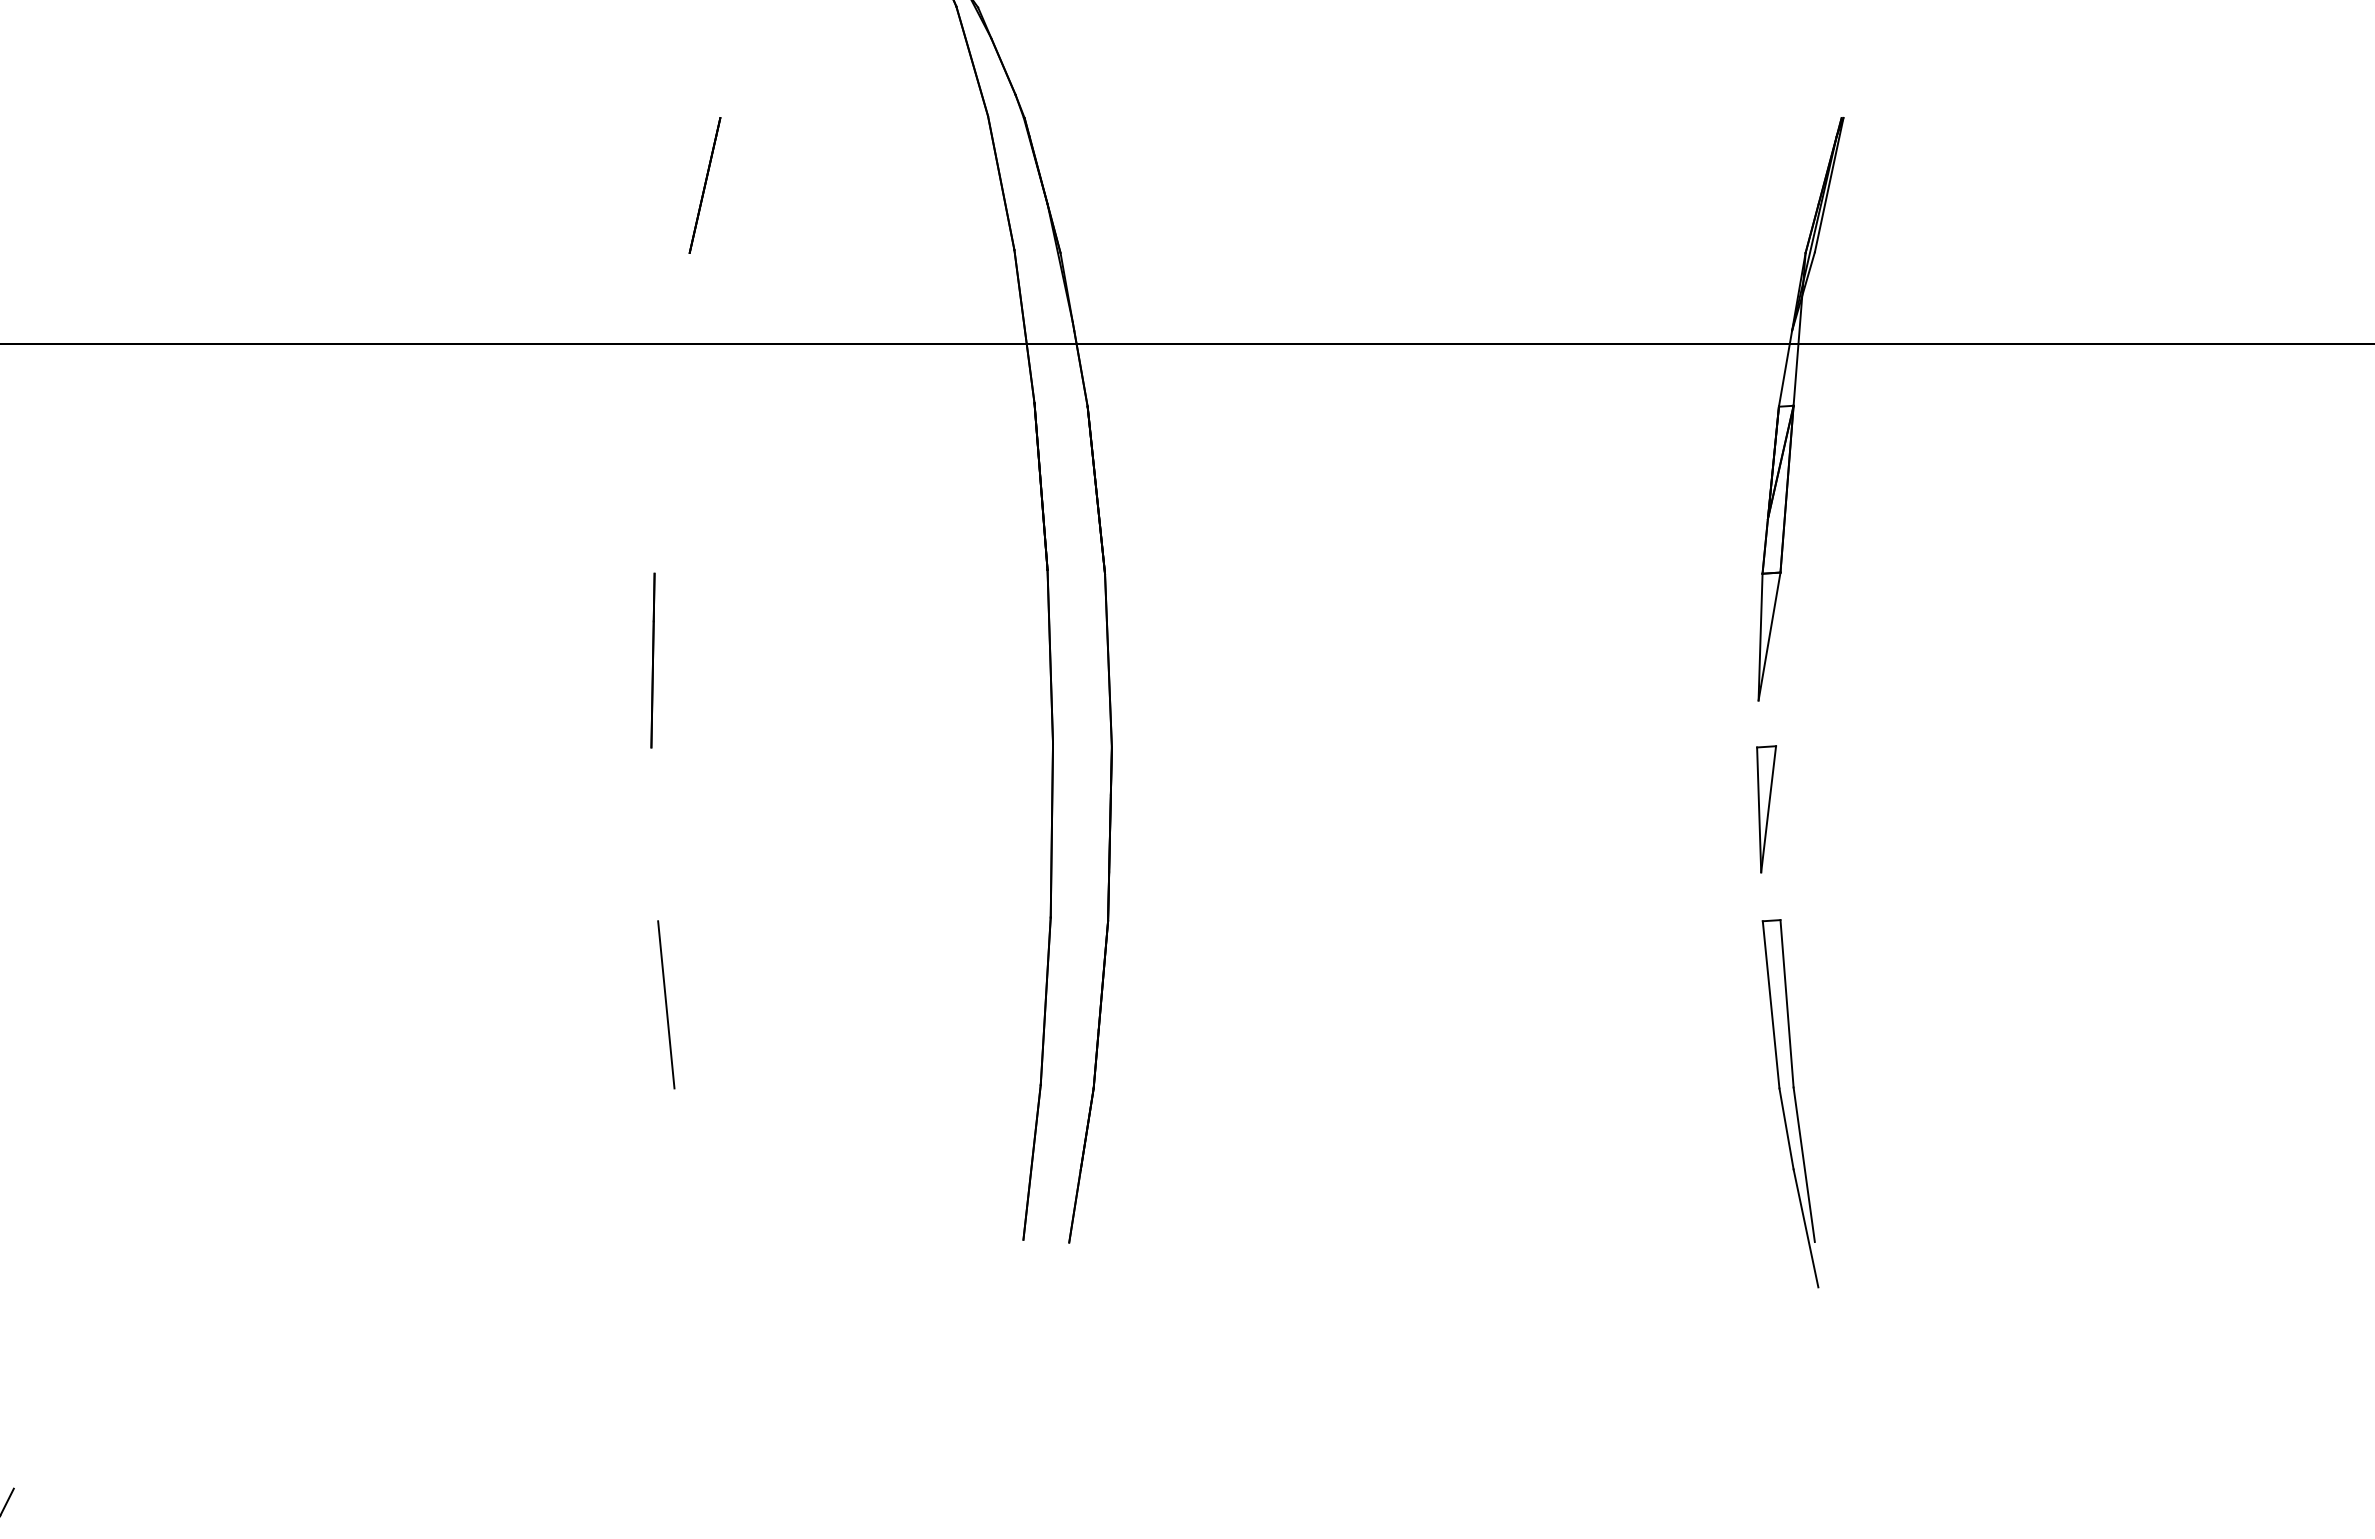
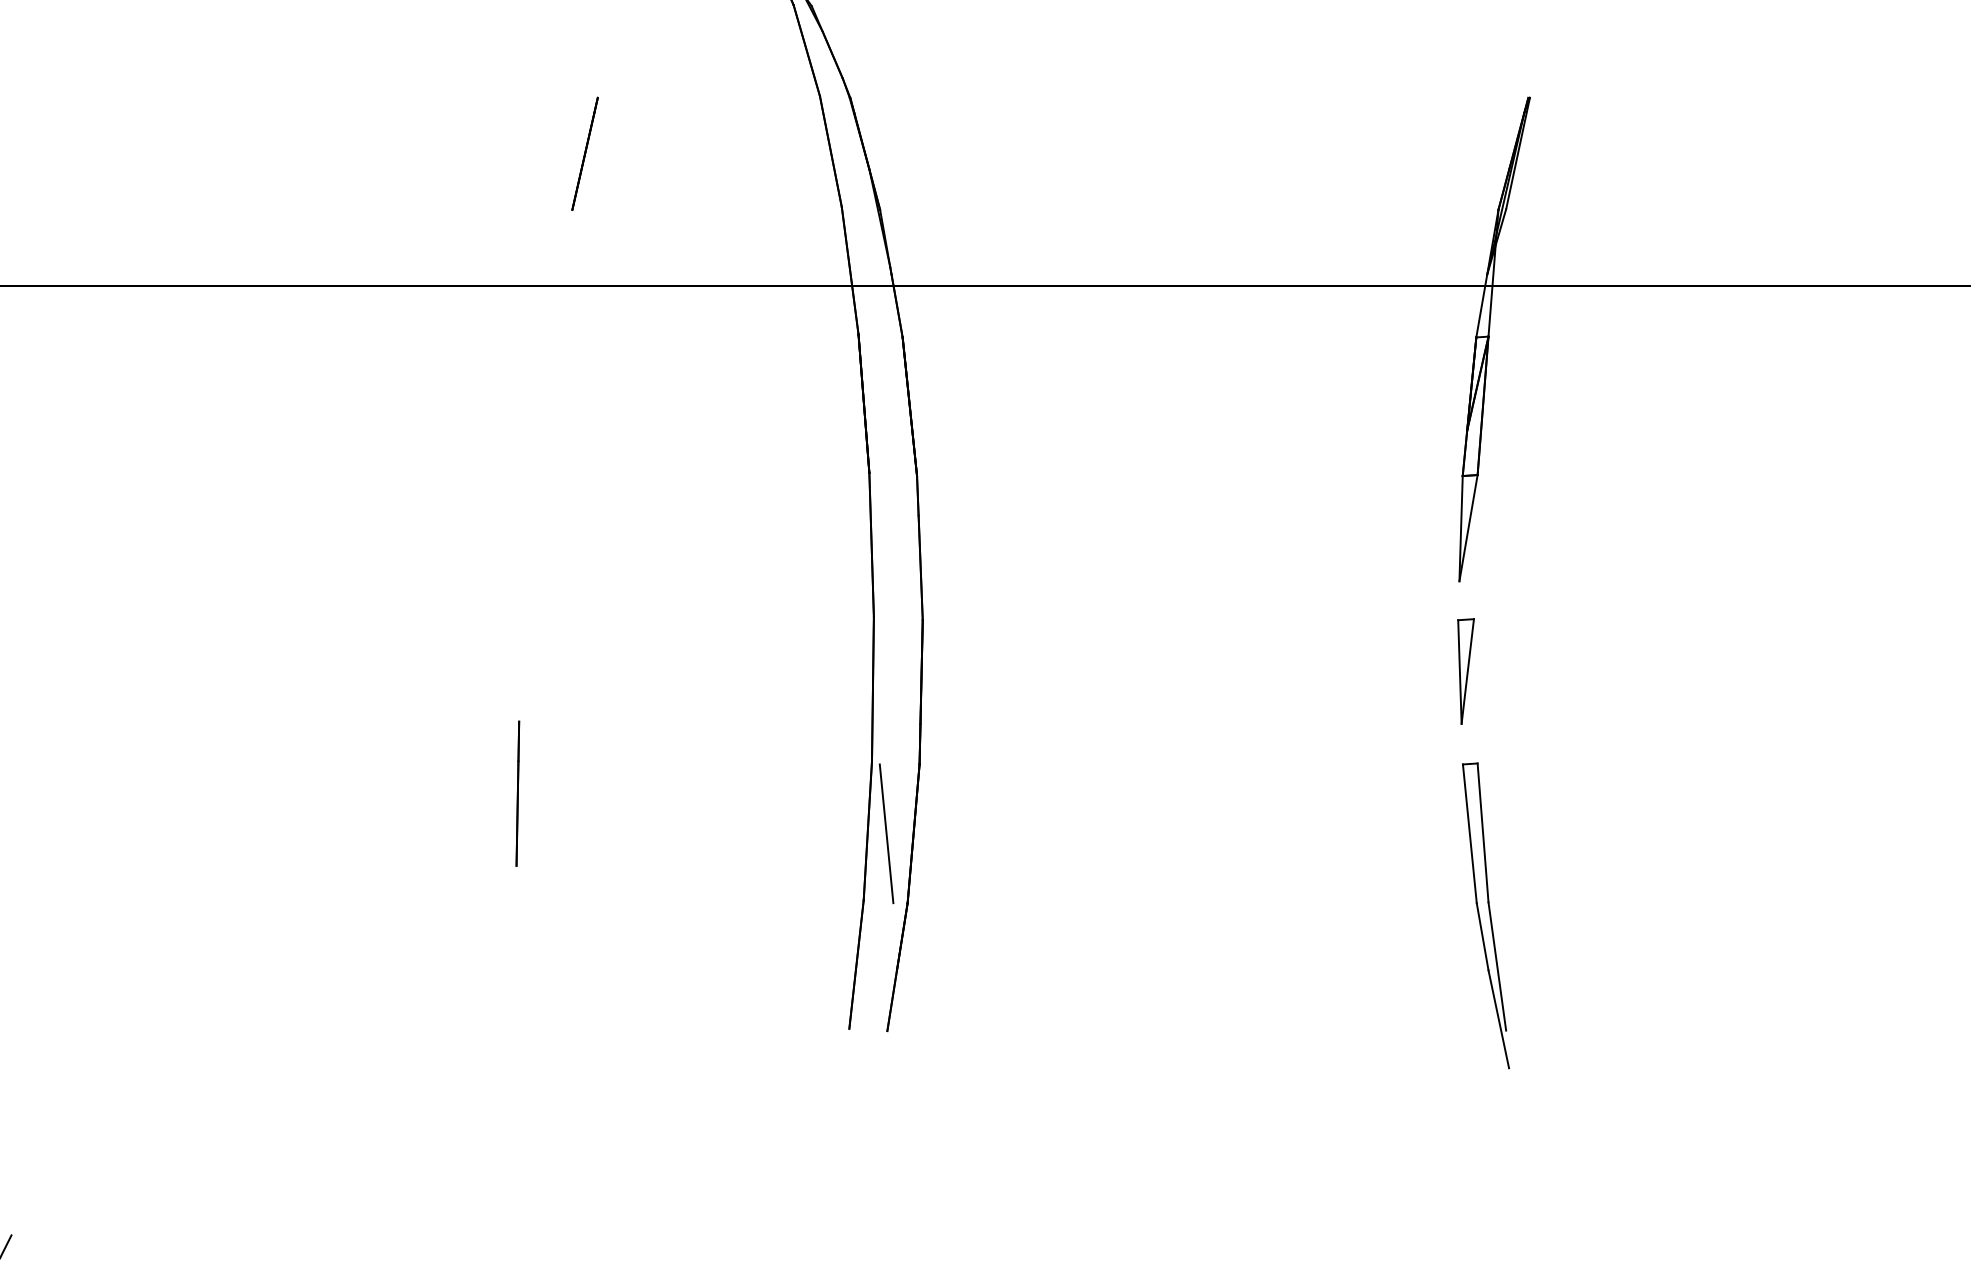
line: (652, 660) -> (517, 793), moved
line: (666, 1004) -> (886, 833), moved

